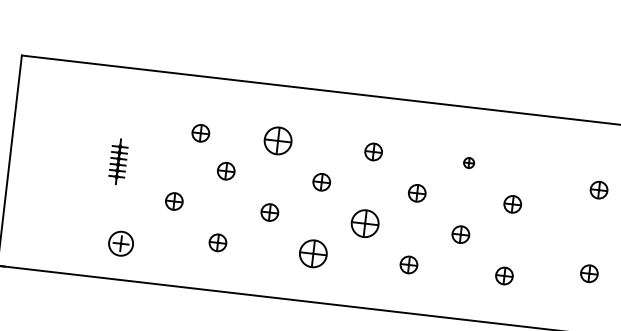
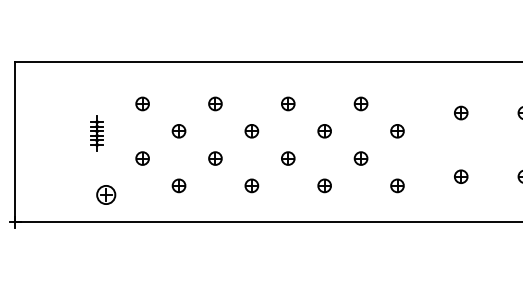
part: (200, 132) -> (142, 103), moved
part: (278, 140) -> (215, 103), size x0.62
part: (468, 162) -> (360, 103), size x1.67
part: (365, 223) -> (288, 158), size x0.62
part: (313, 253) -> (251, 185), size x0.62

